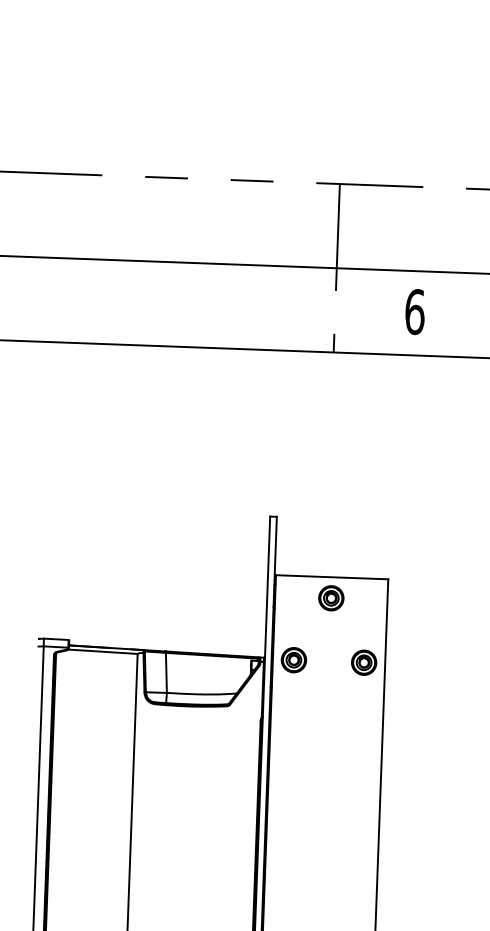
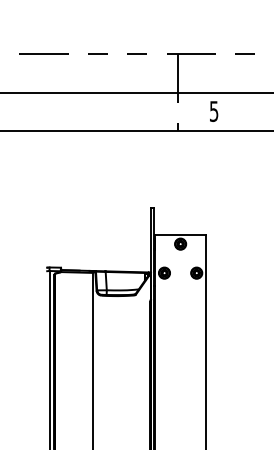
text: (413, 311) -> (213, 111), 6 -> 5

